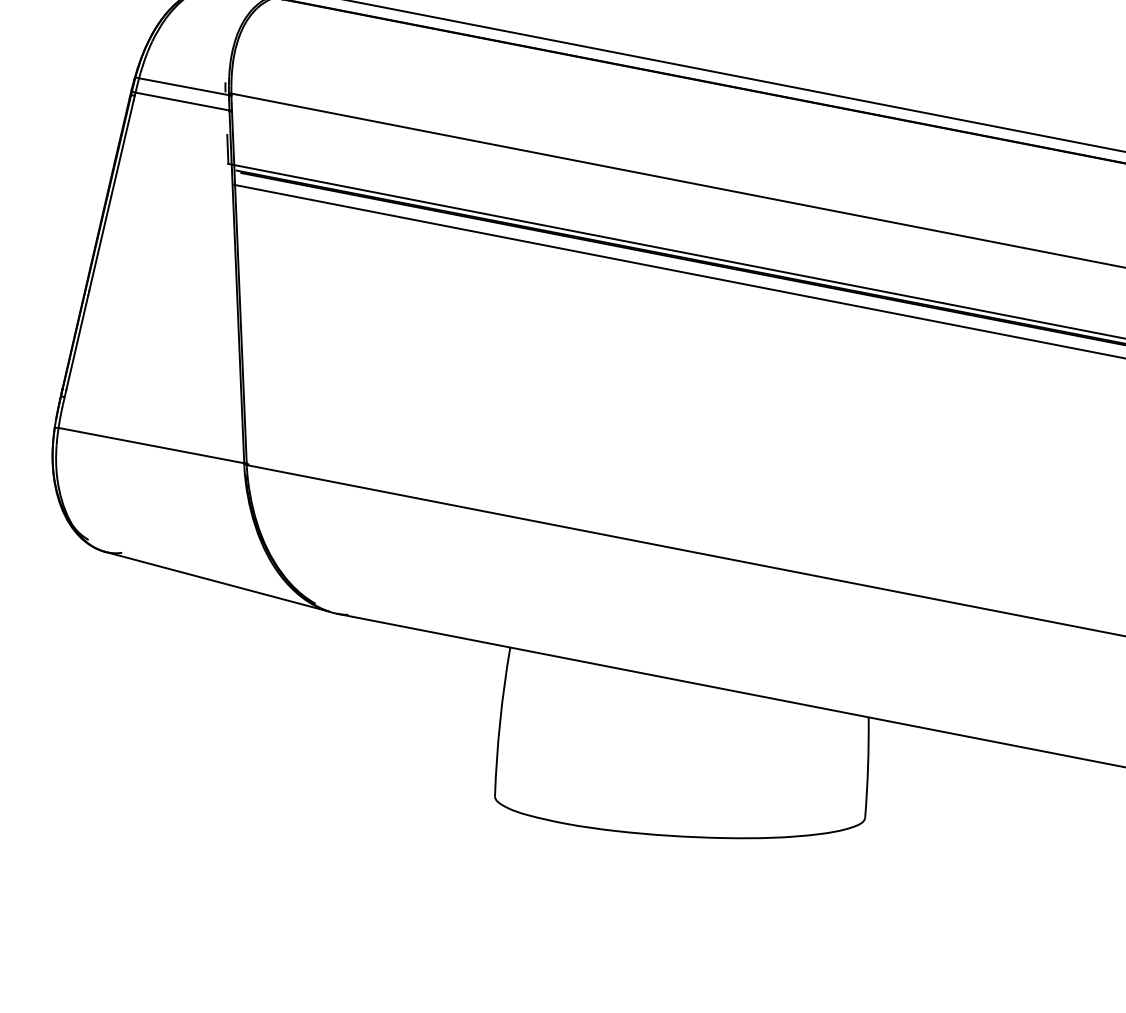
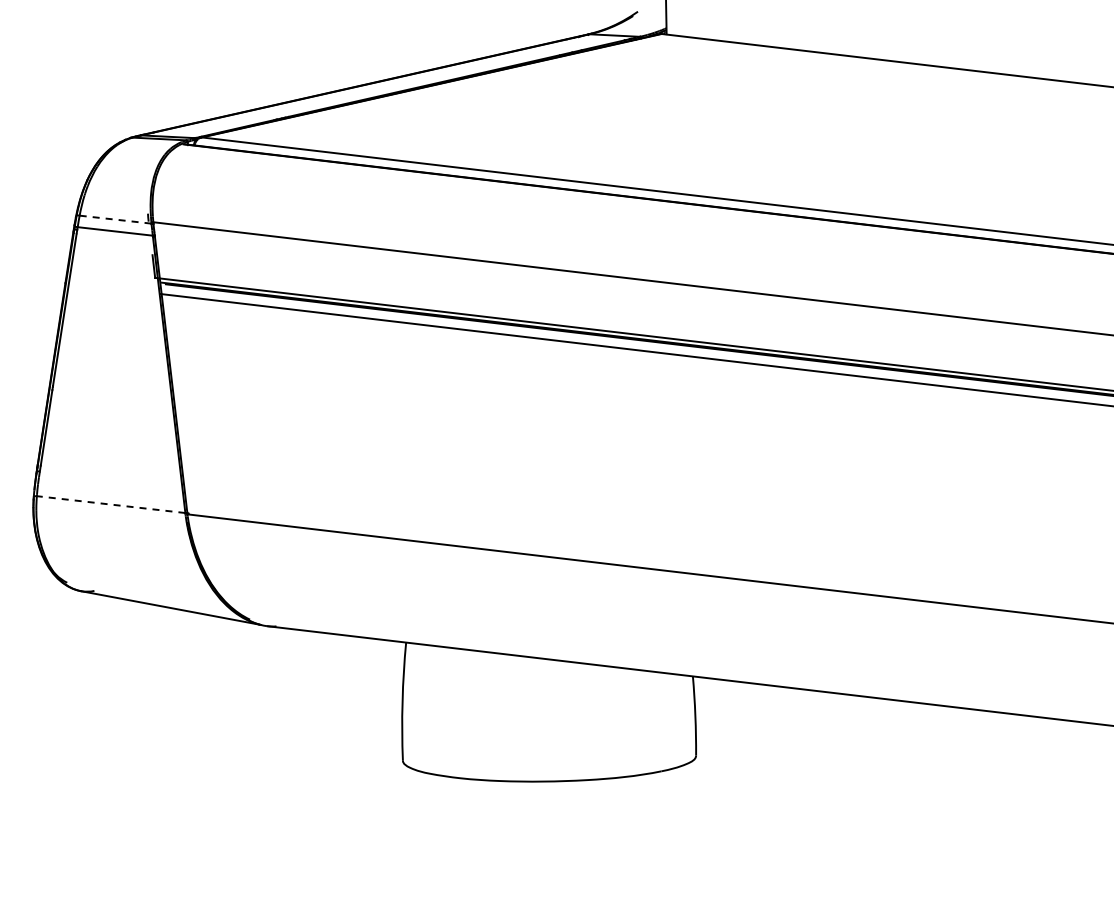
line: (183, 86) -> (115, 219), solid -> dashed
line: (151, 445) -> (111, 504), solid -> dashed

